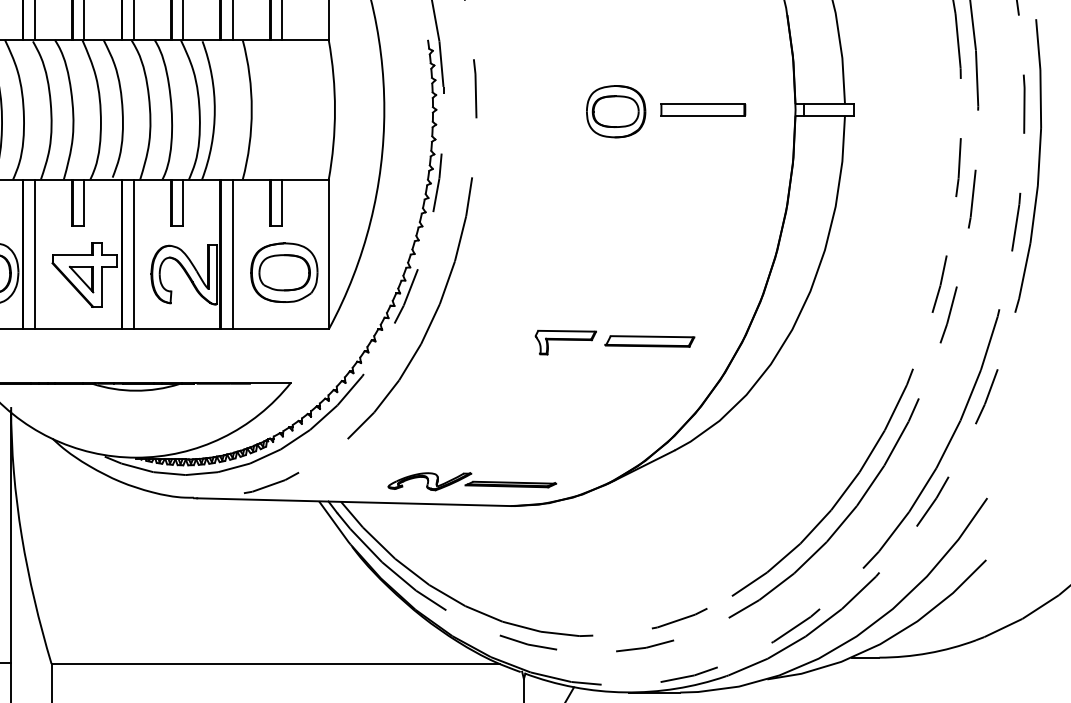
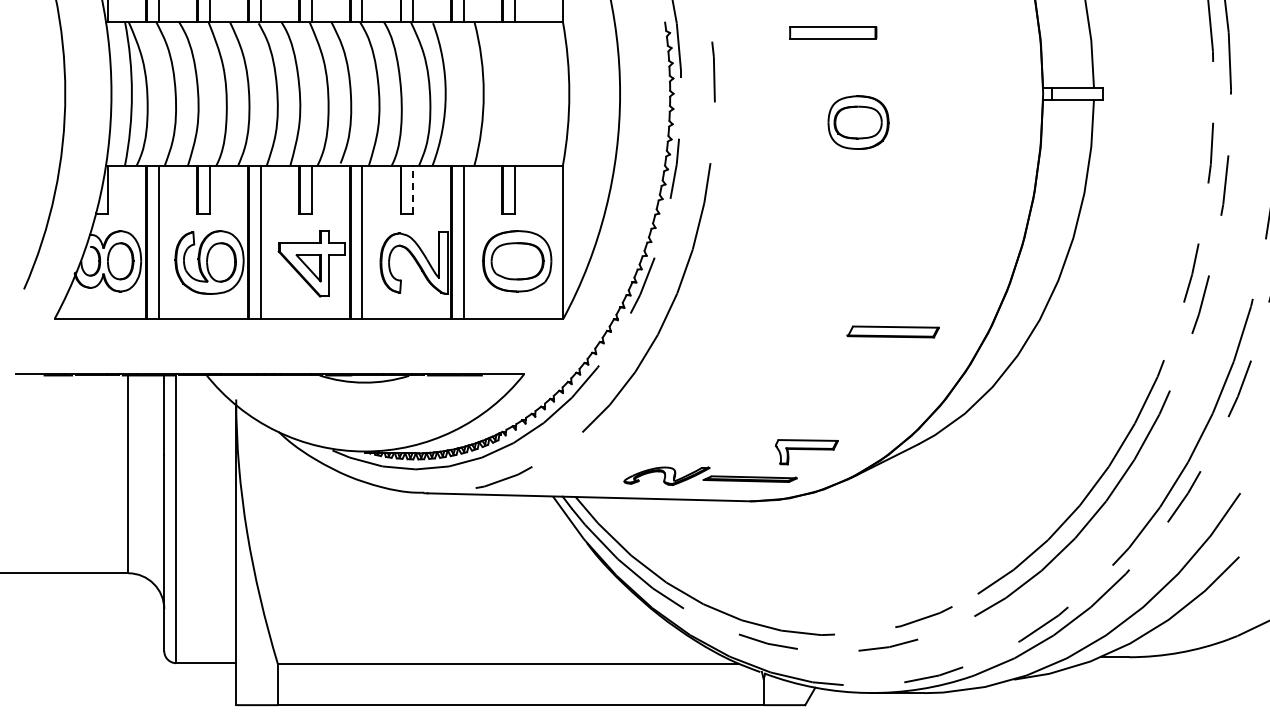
part: (703, 109) -> (833, 32), moved
part: (616, 111) -> (858, 122), moved
line: (183, 202) -> (413, 189), solid -> dashed
part: (565, 342) -> (806, 452), moved

